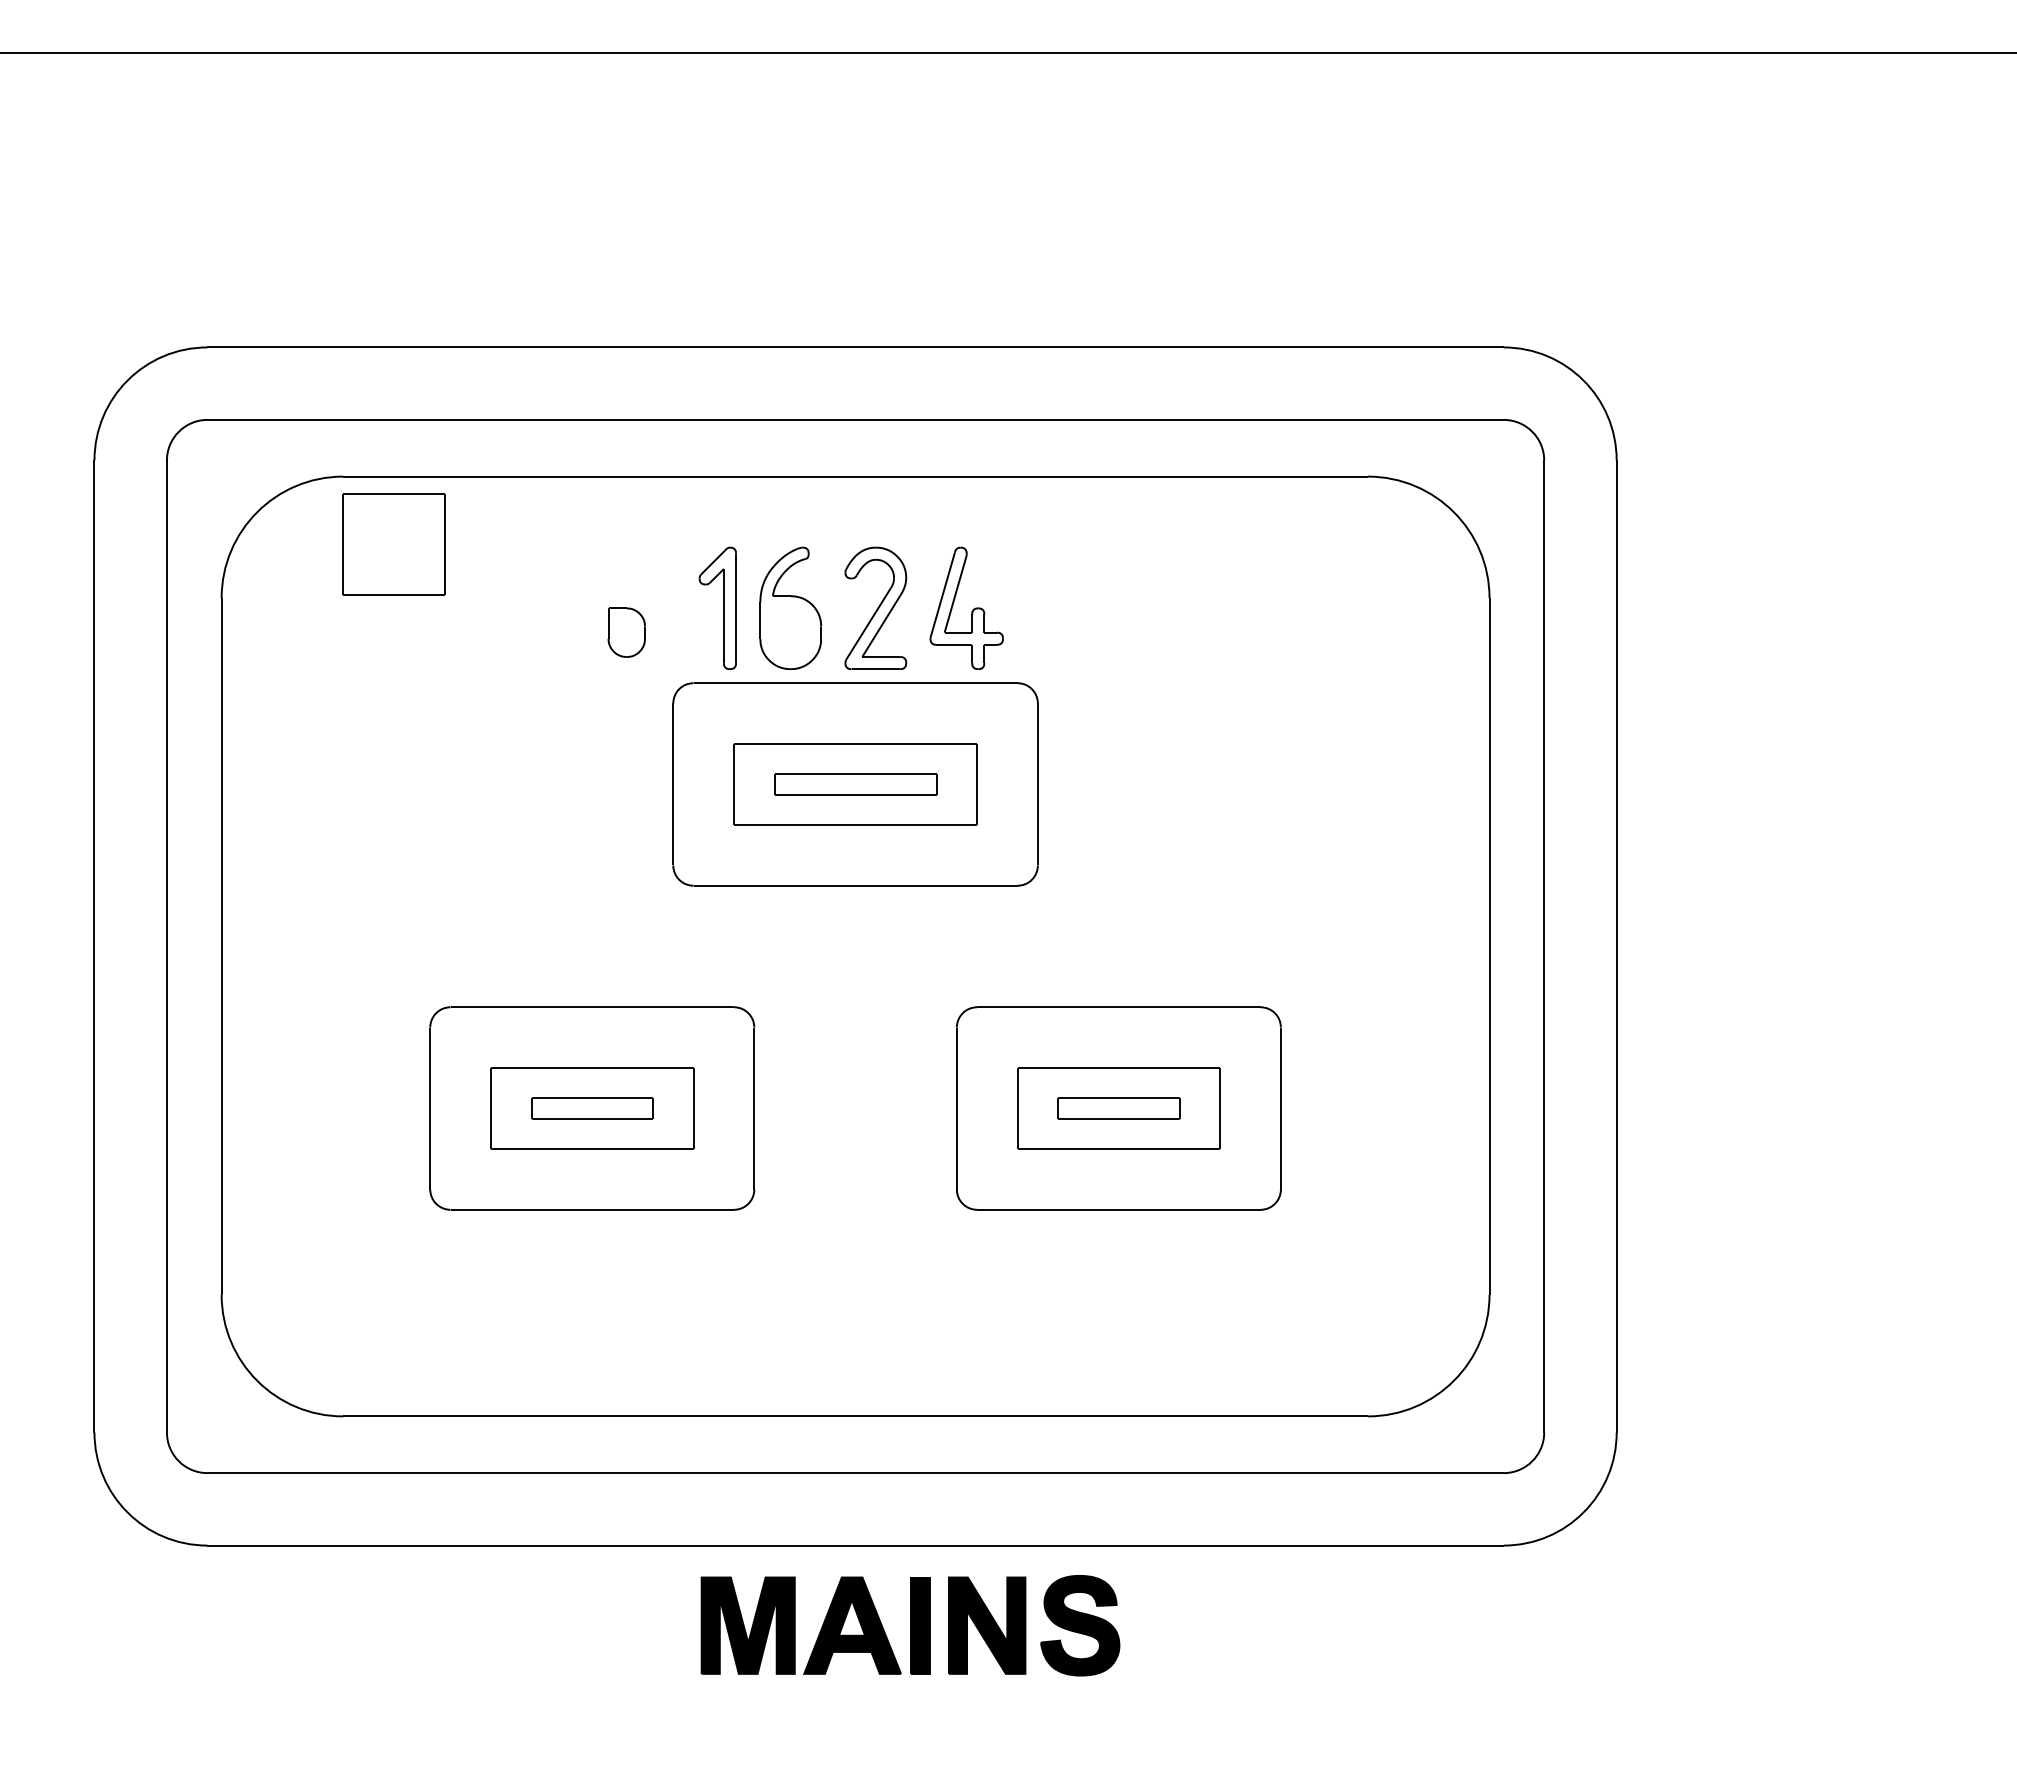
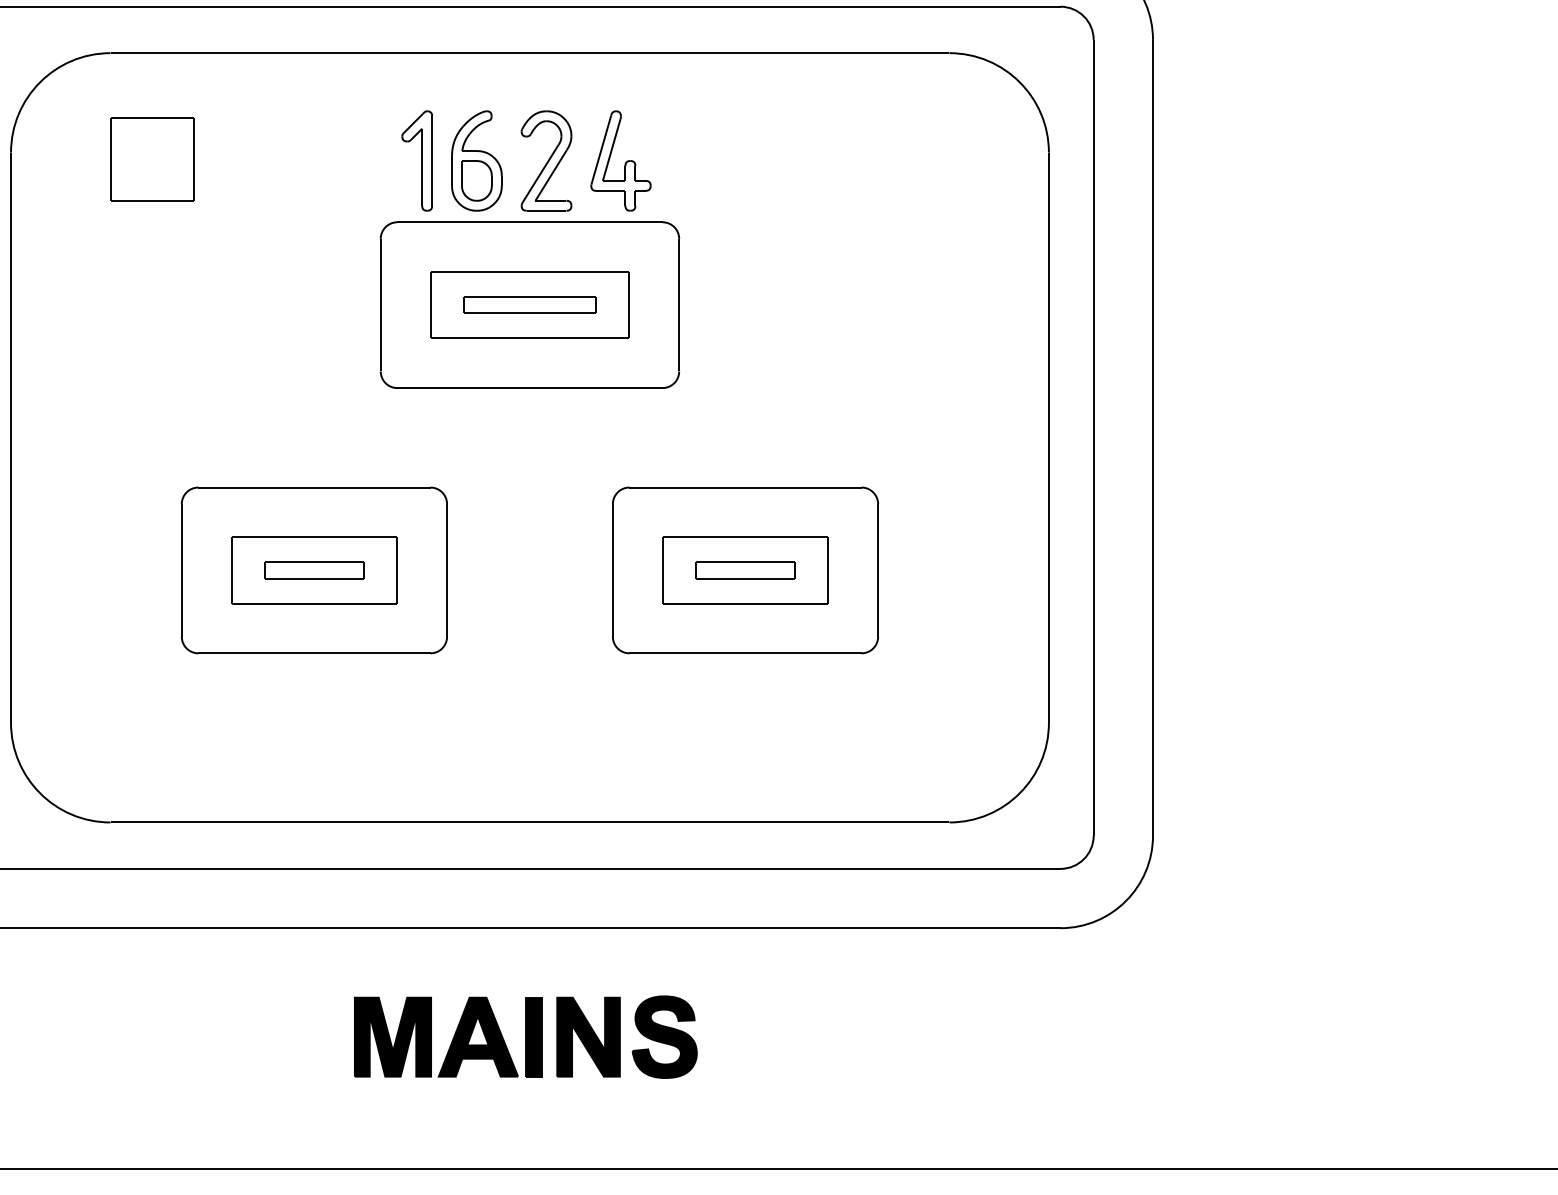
part: (393, 544) -> (151, 159), moved
part: (626, 632) -> (476, 180), moved
part: (910, 1625) -> (525, 1037), moved

